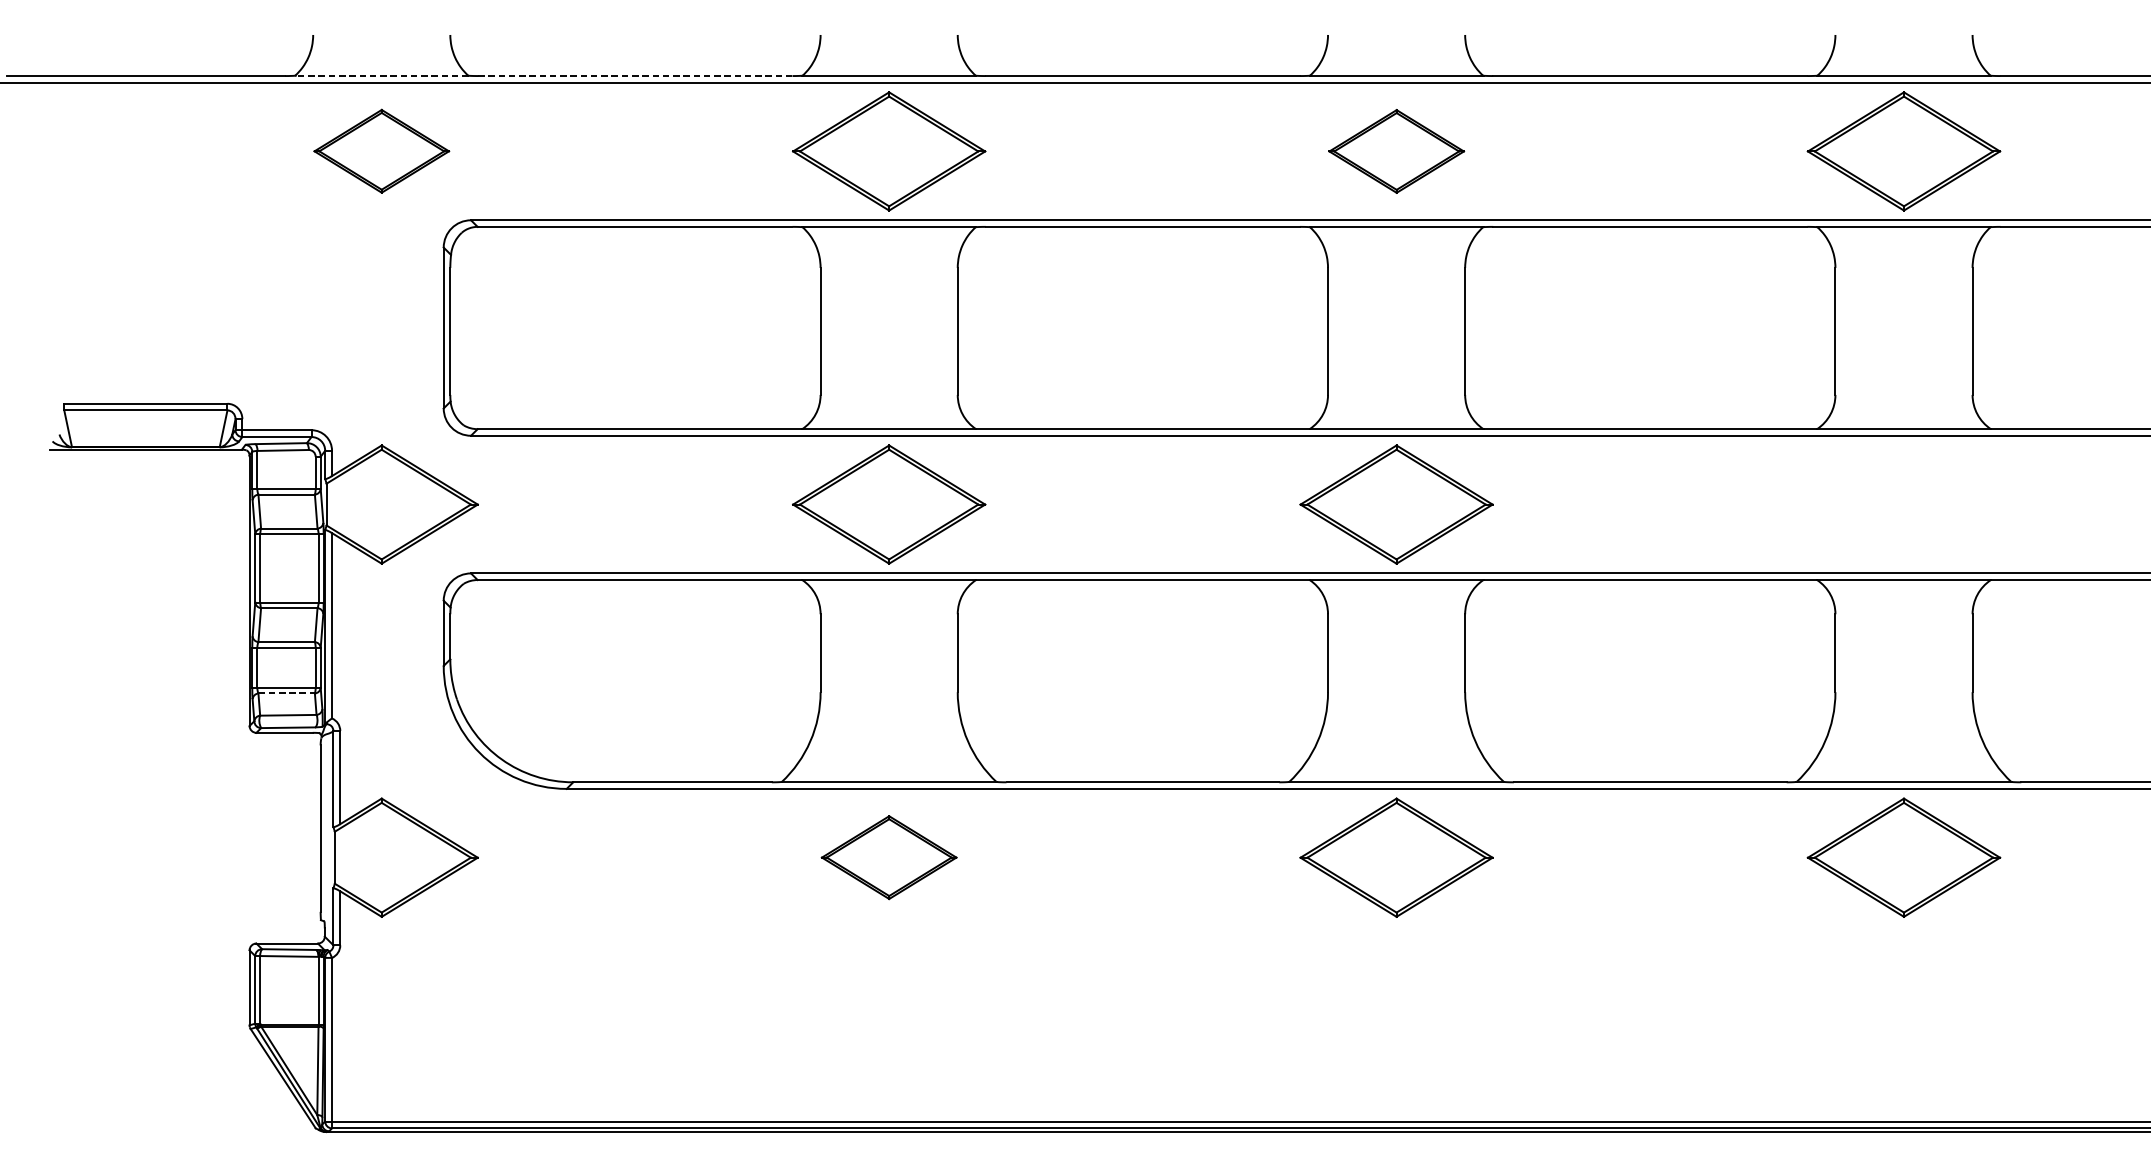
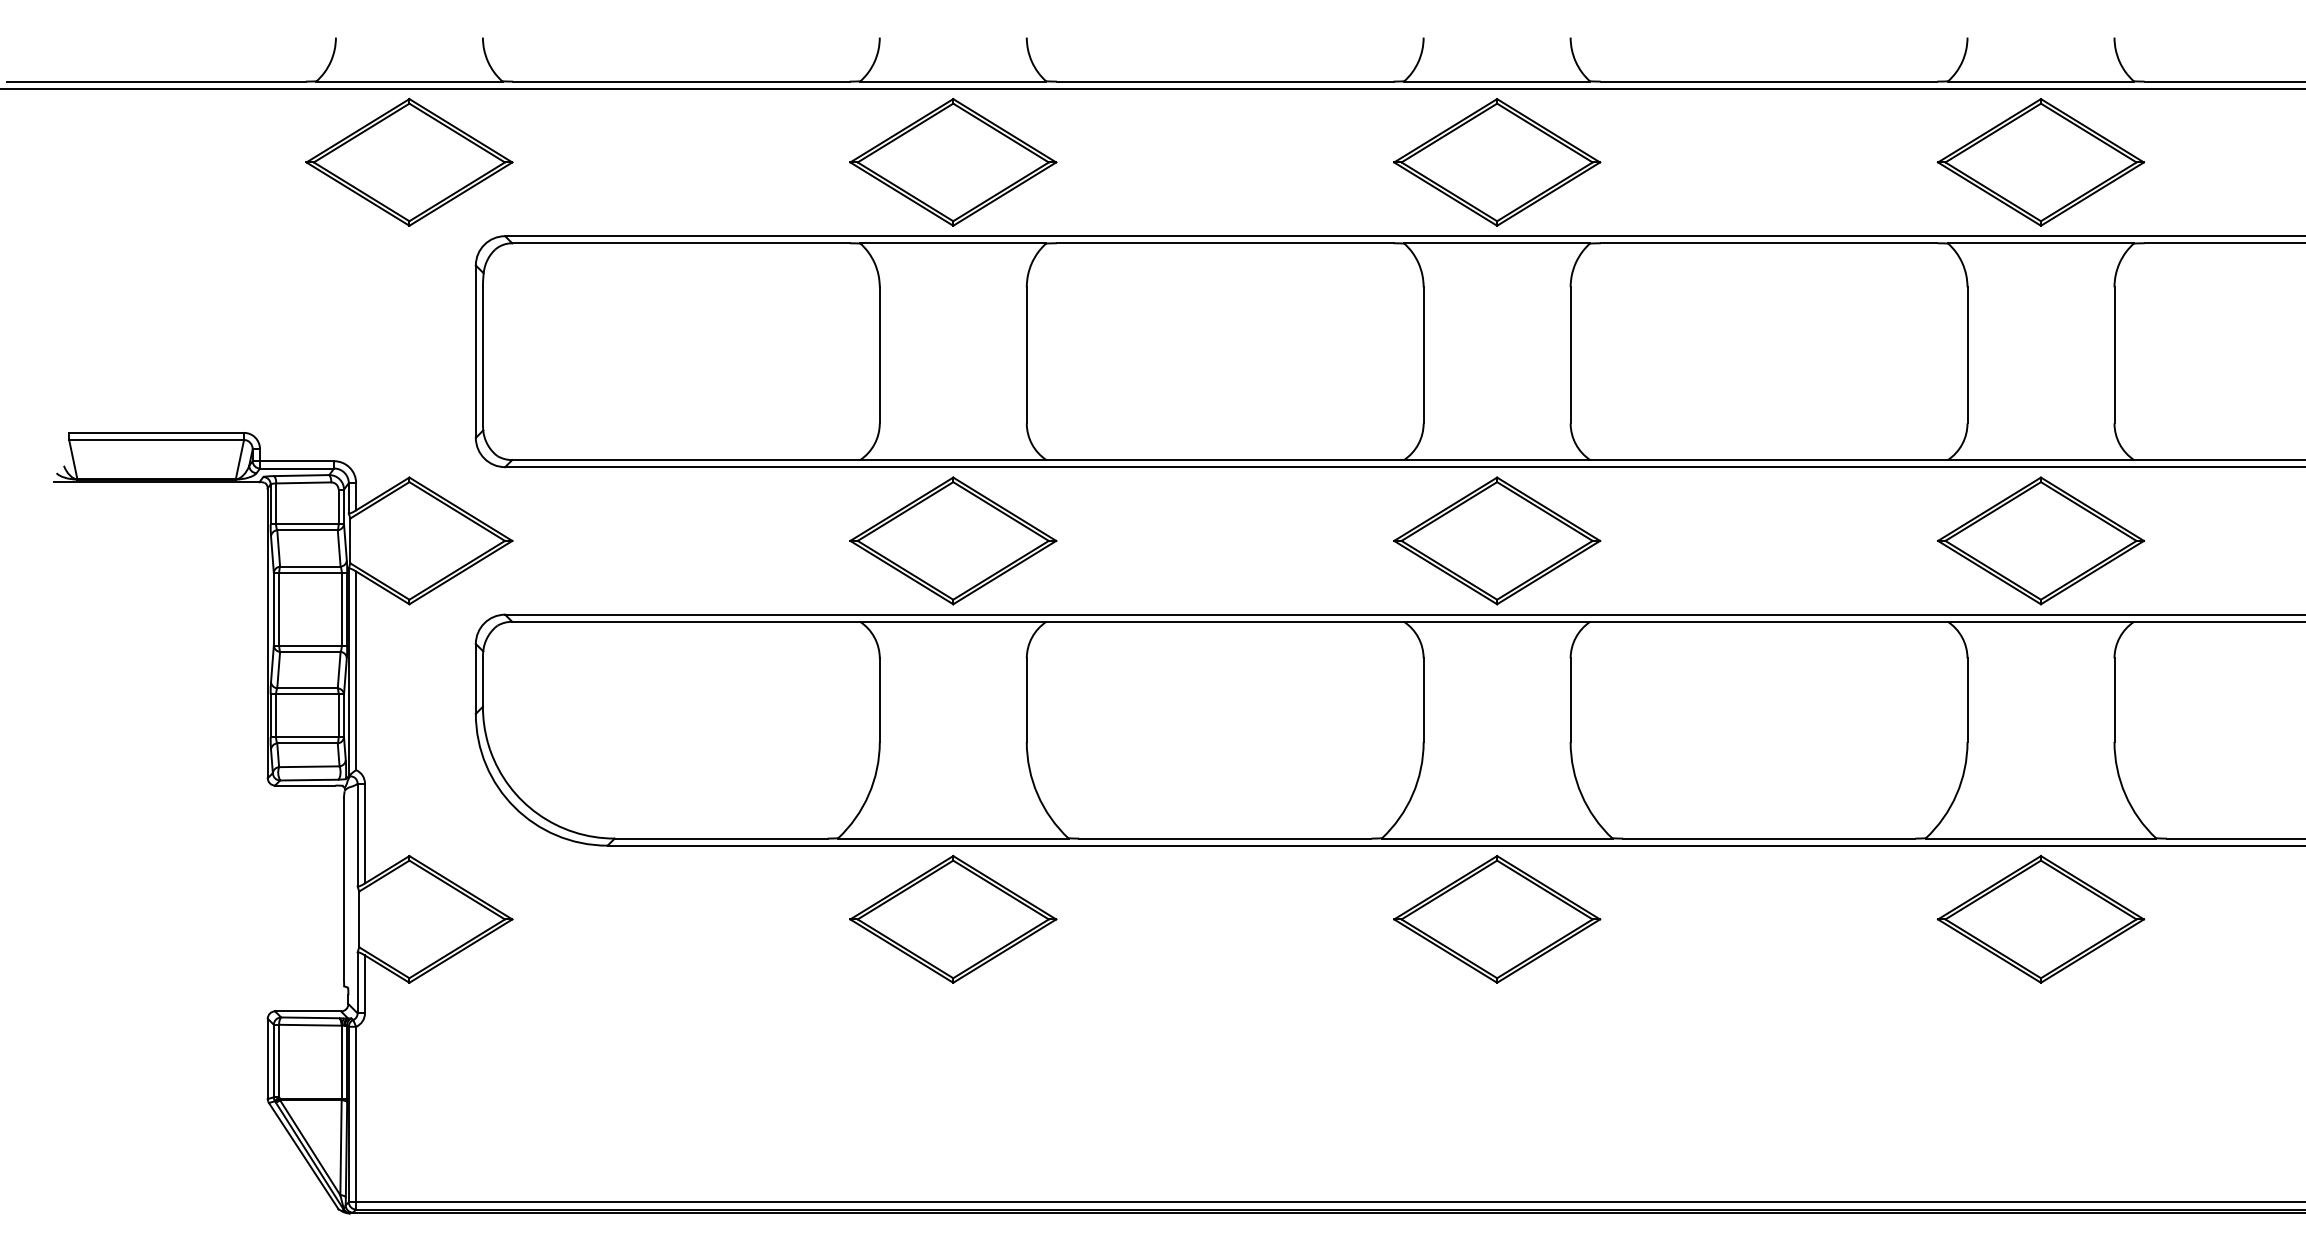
line: (380, 75) -> (408, 81), dashed -> solid
line: (634, 75) -> (680, 81), dashed -> solid
part: (381, 150) -> (409, 161), size x1.43
part: (1396, 151) -> (1497, 162), size x1.43
part: (1903, 504) -> (2040, 540), added
line: (287, 693) -> (308, 743), dashed -> solid
part: (889, 856) -> (953, 918), size x1.43

